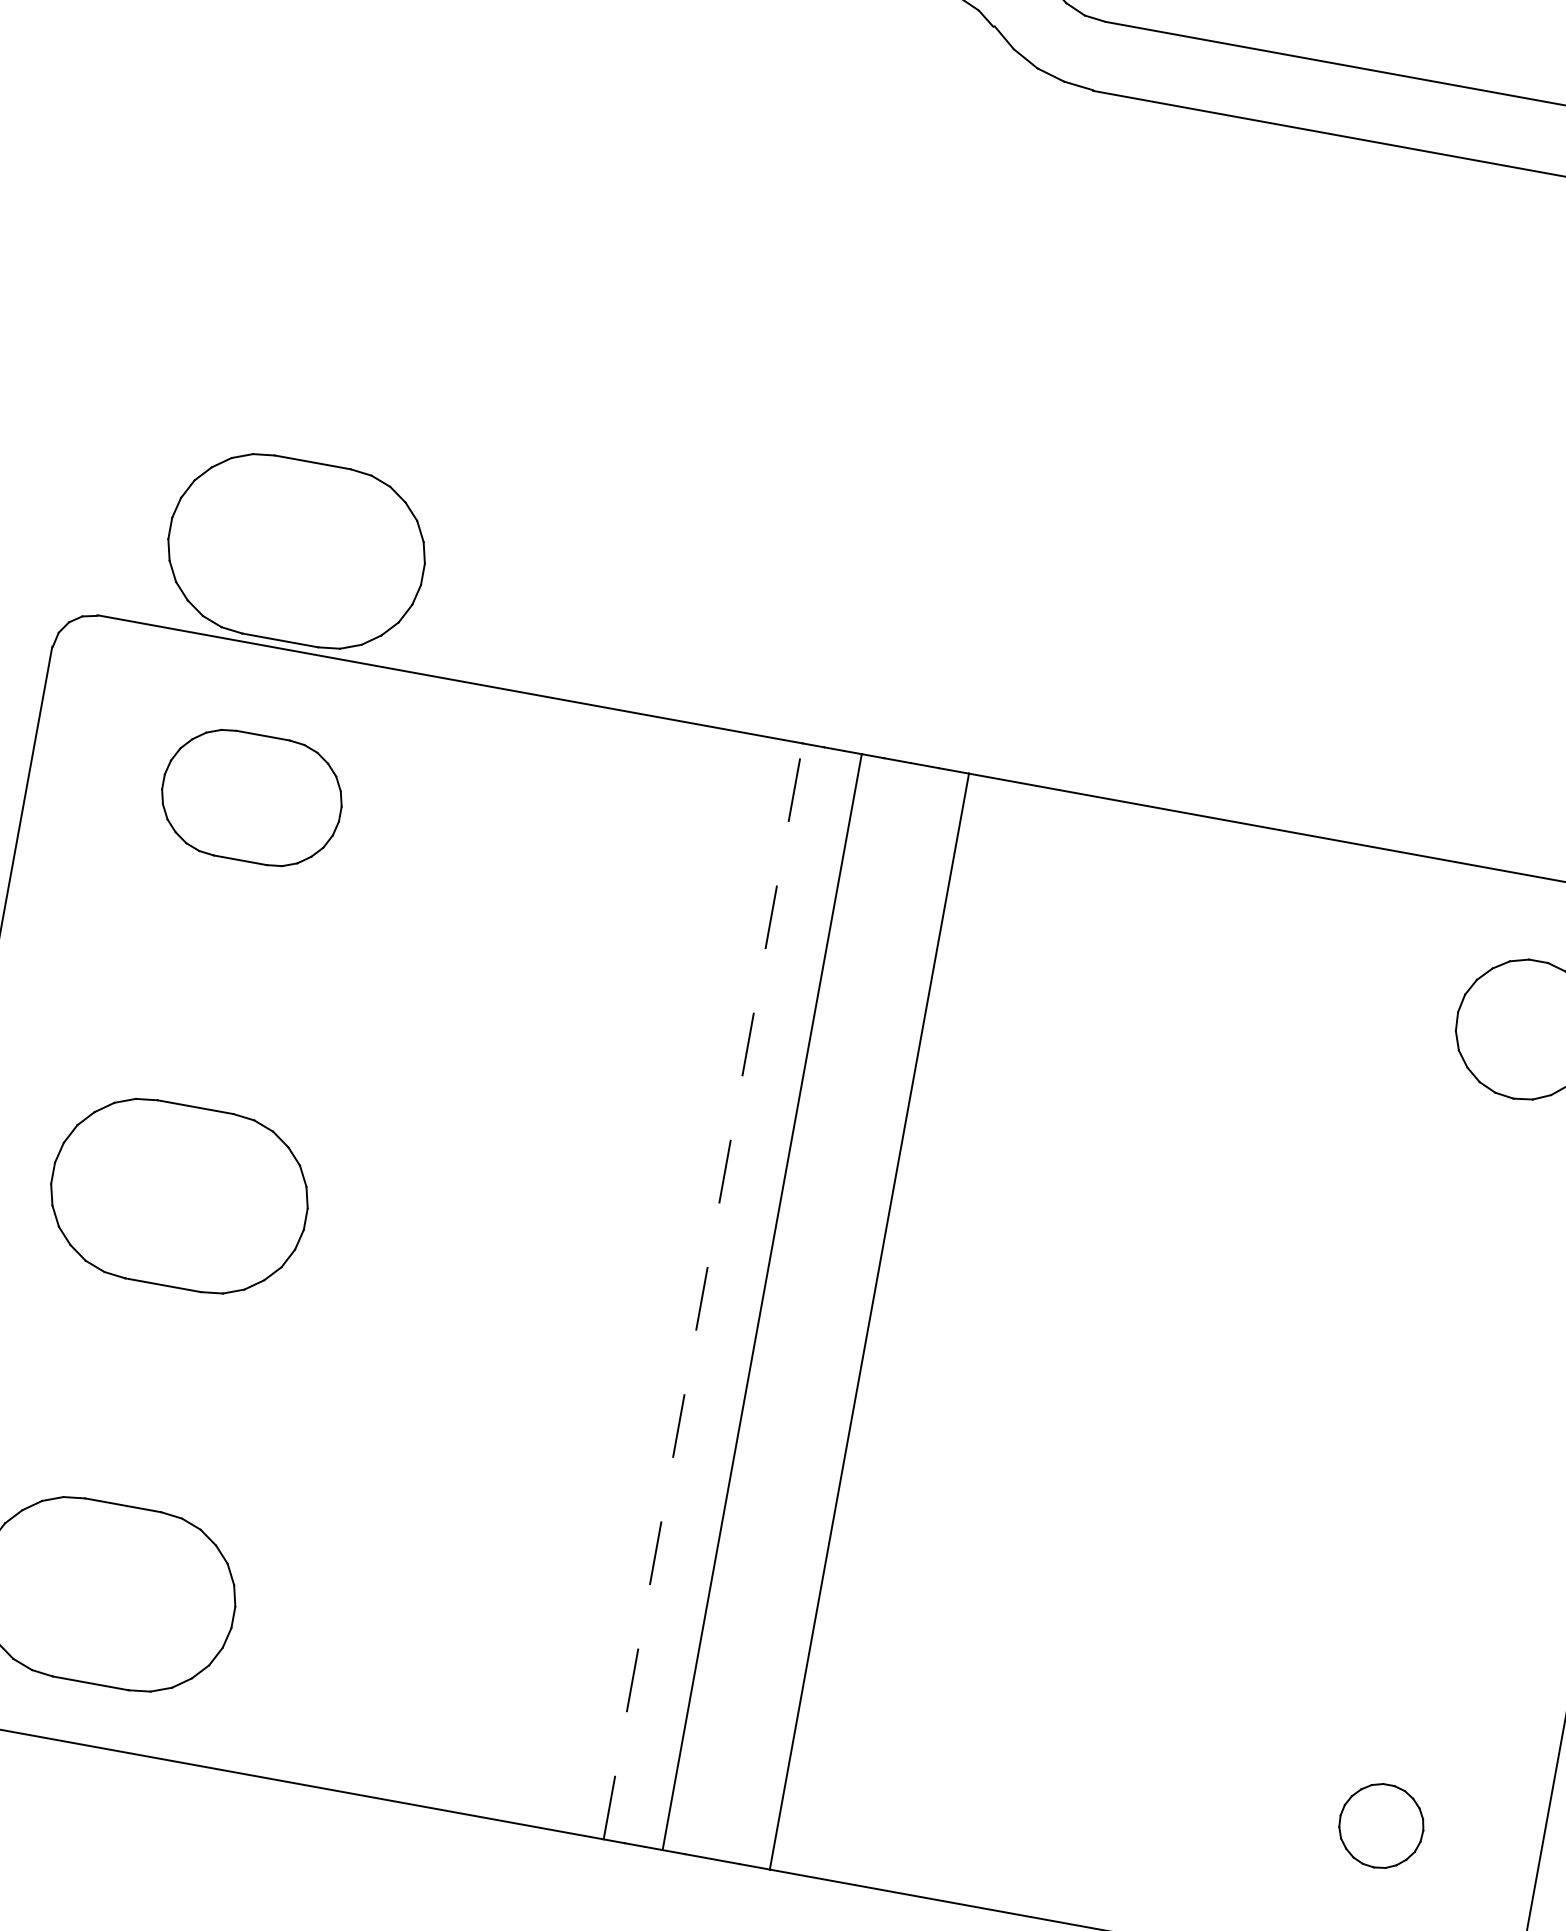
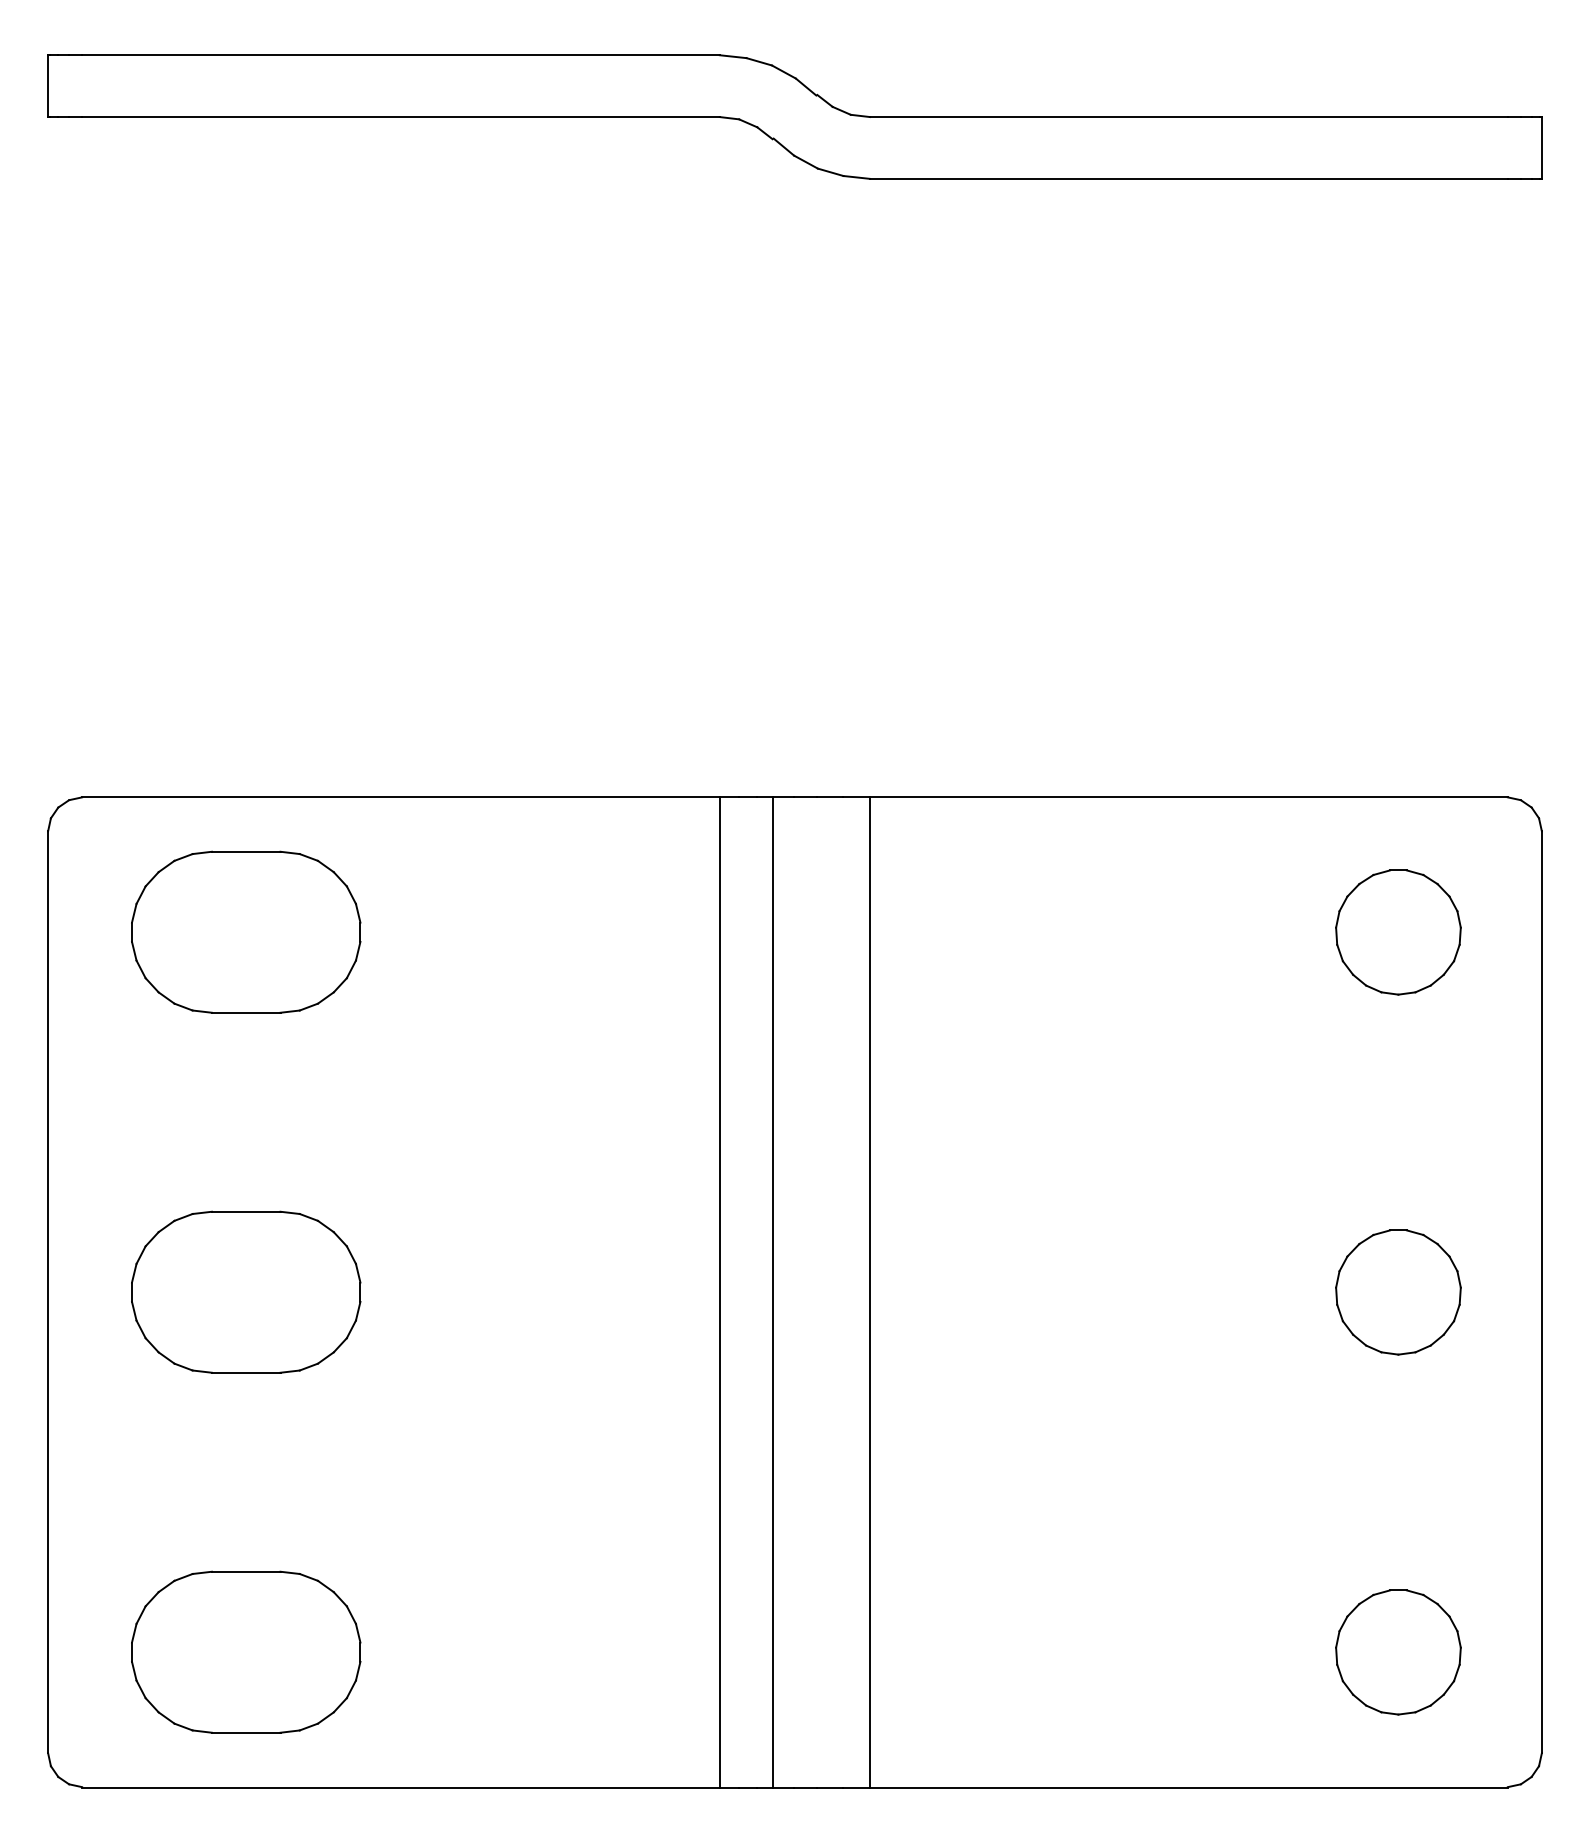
part: (297, 550) -> (246, 708), removed
part: (252, 797) -> (246, 931), size x1.43
line: (703, 1290) -> (719, 1291), dashed -> solid
part: (1453, 1428) -> (1398, 1292), added
part: (1381, 1826) -> (1398, 1652), size x1.67

